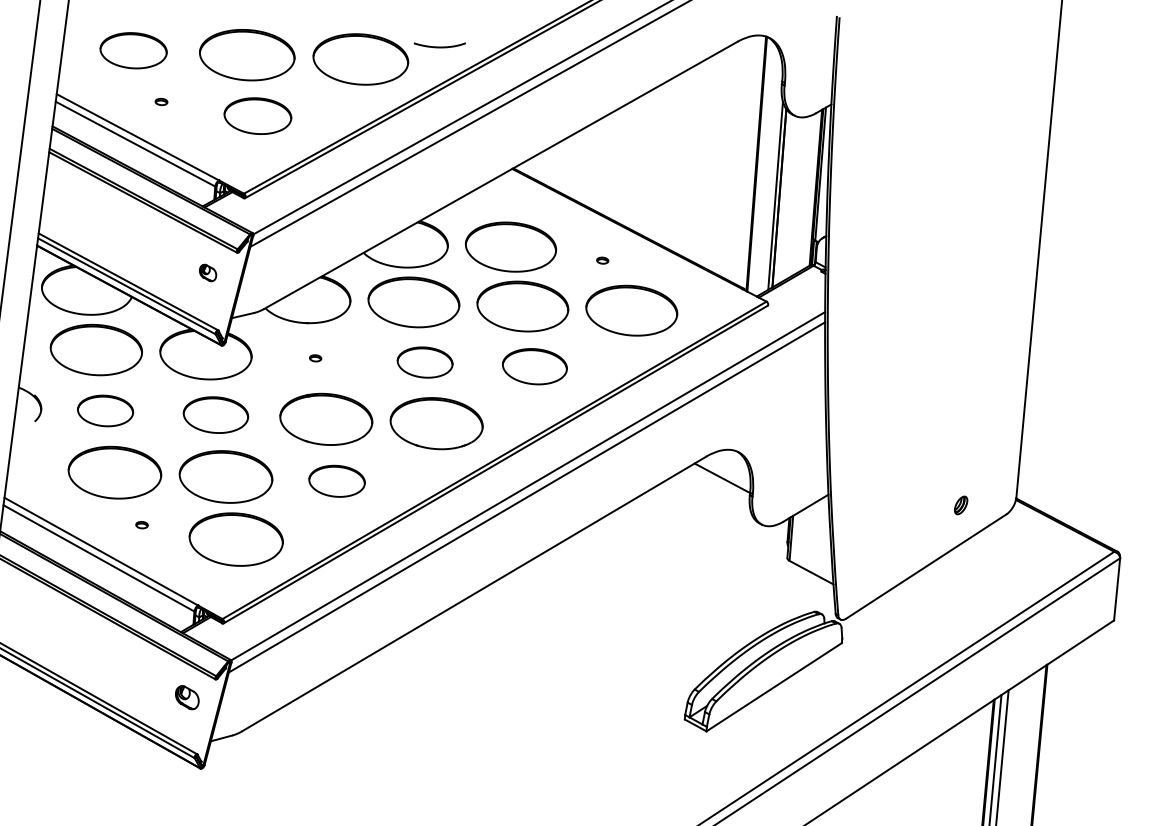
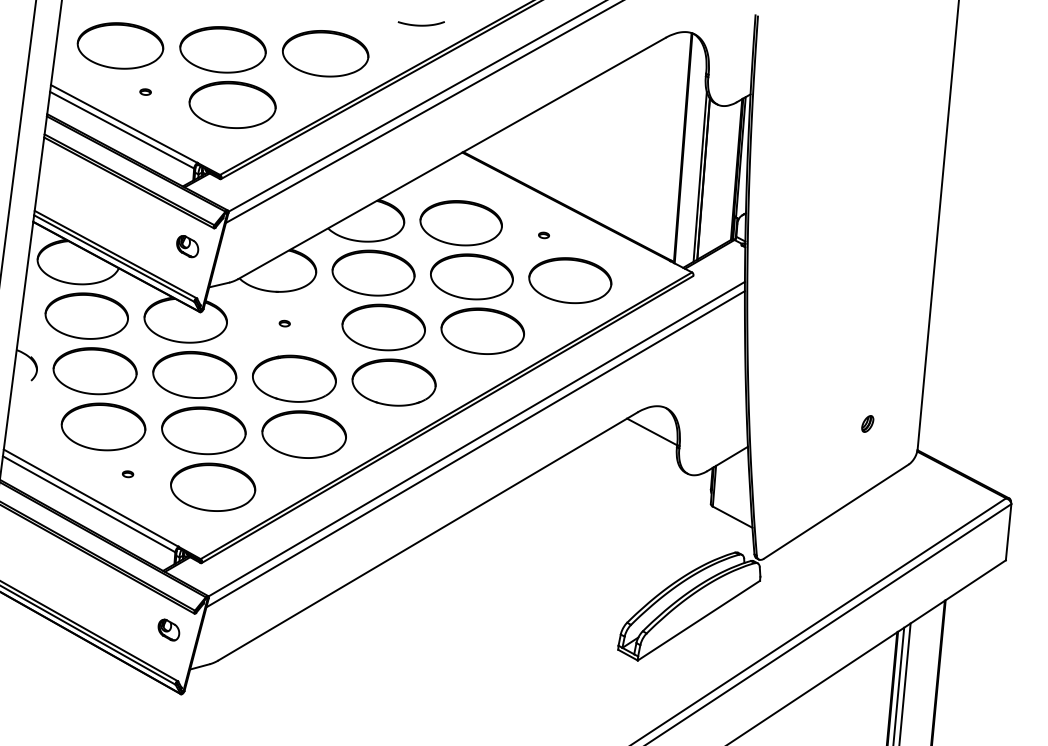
curve: (439, 46) -> (421, 24), moved
part: (133, 50) -> (120, 45), size x1.43
part: (257, 115) -> (232, 104), size x1.43
part: (207, 272) -> (187, 246), size x1.43
part: (424, 362) -> (383, 327), size x1.67
part: (534, 366) -> (482, 331), size x1.43
part: (105, 410) -> (95, 370), size x1.67
part: (215, 414) -> (194, 374), size x1.43
part: (336, 481) -> (303, 434), size x1.67
part: (961, 505) -> (868, 424), moved

